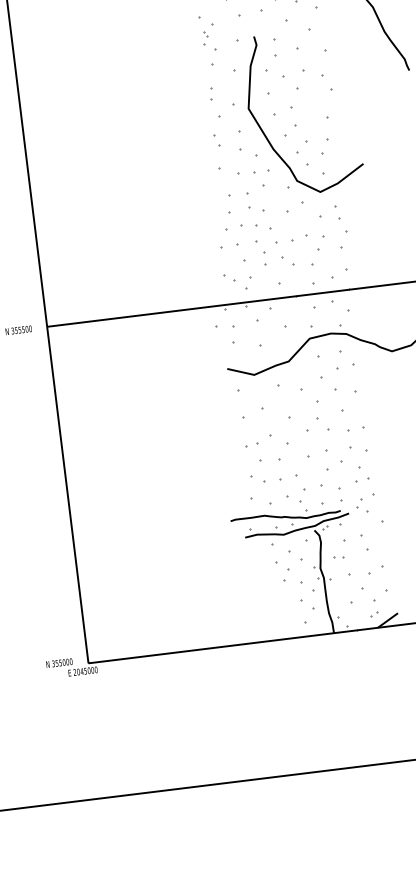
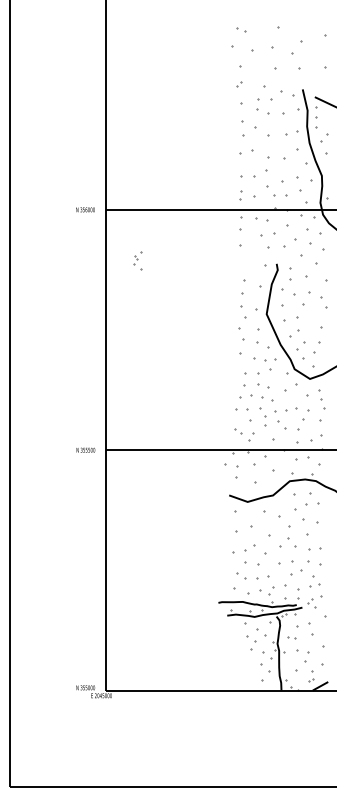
part: (208, 37) -> (137, 260), moved
part: (210, 93) -> (241, 300), size x1.6
part: (216, 140) -> (241, 333), size x1.6
part: (251, 444) -> (239, 550), size x1.6
part: (375, 569) -> (316, 649), size x1.6

